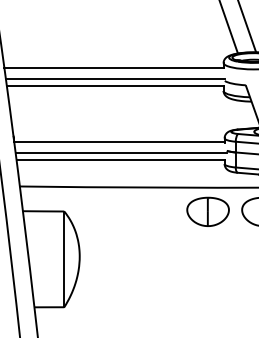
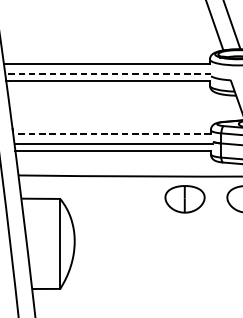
line: (115, 78) -> (108, 73), solid -> dashed
line: (118, 142) -> (111, 134), solid -> dashed
part: (207, 211) -> (184, 198), moved

